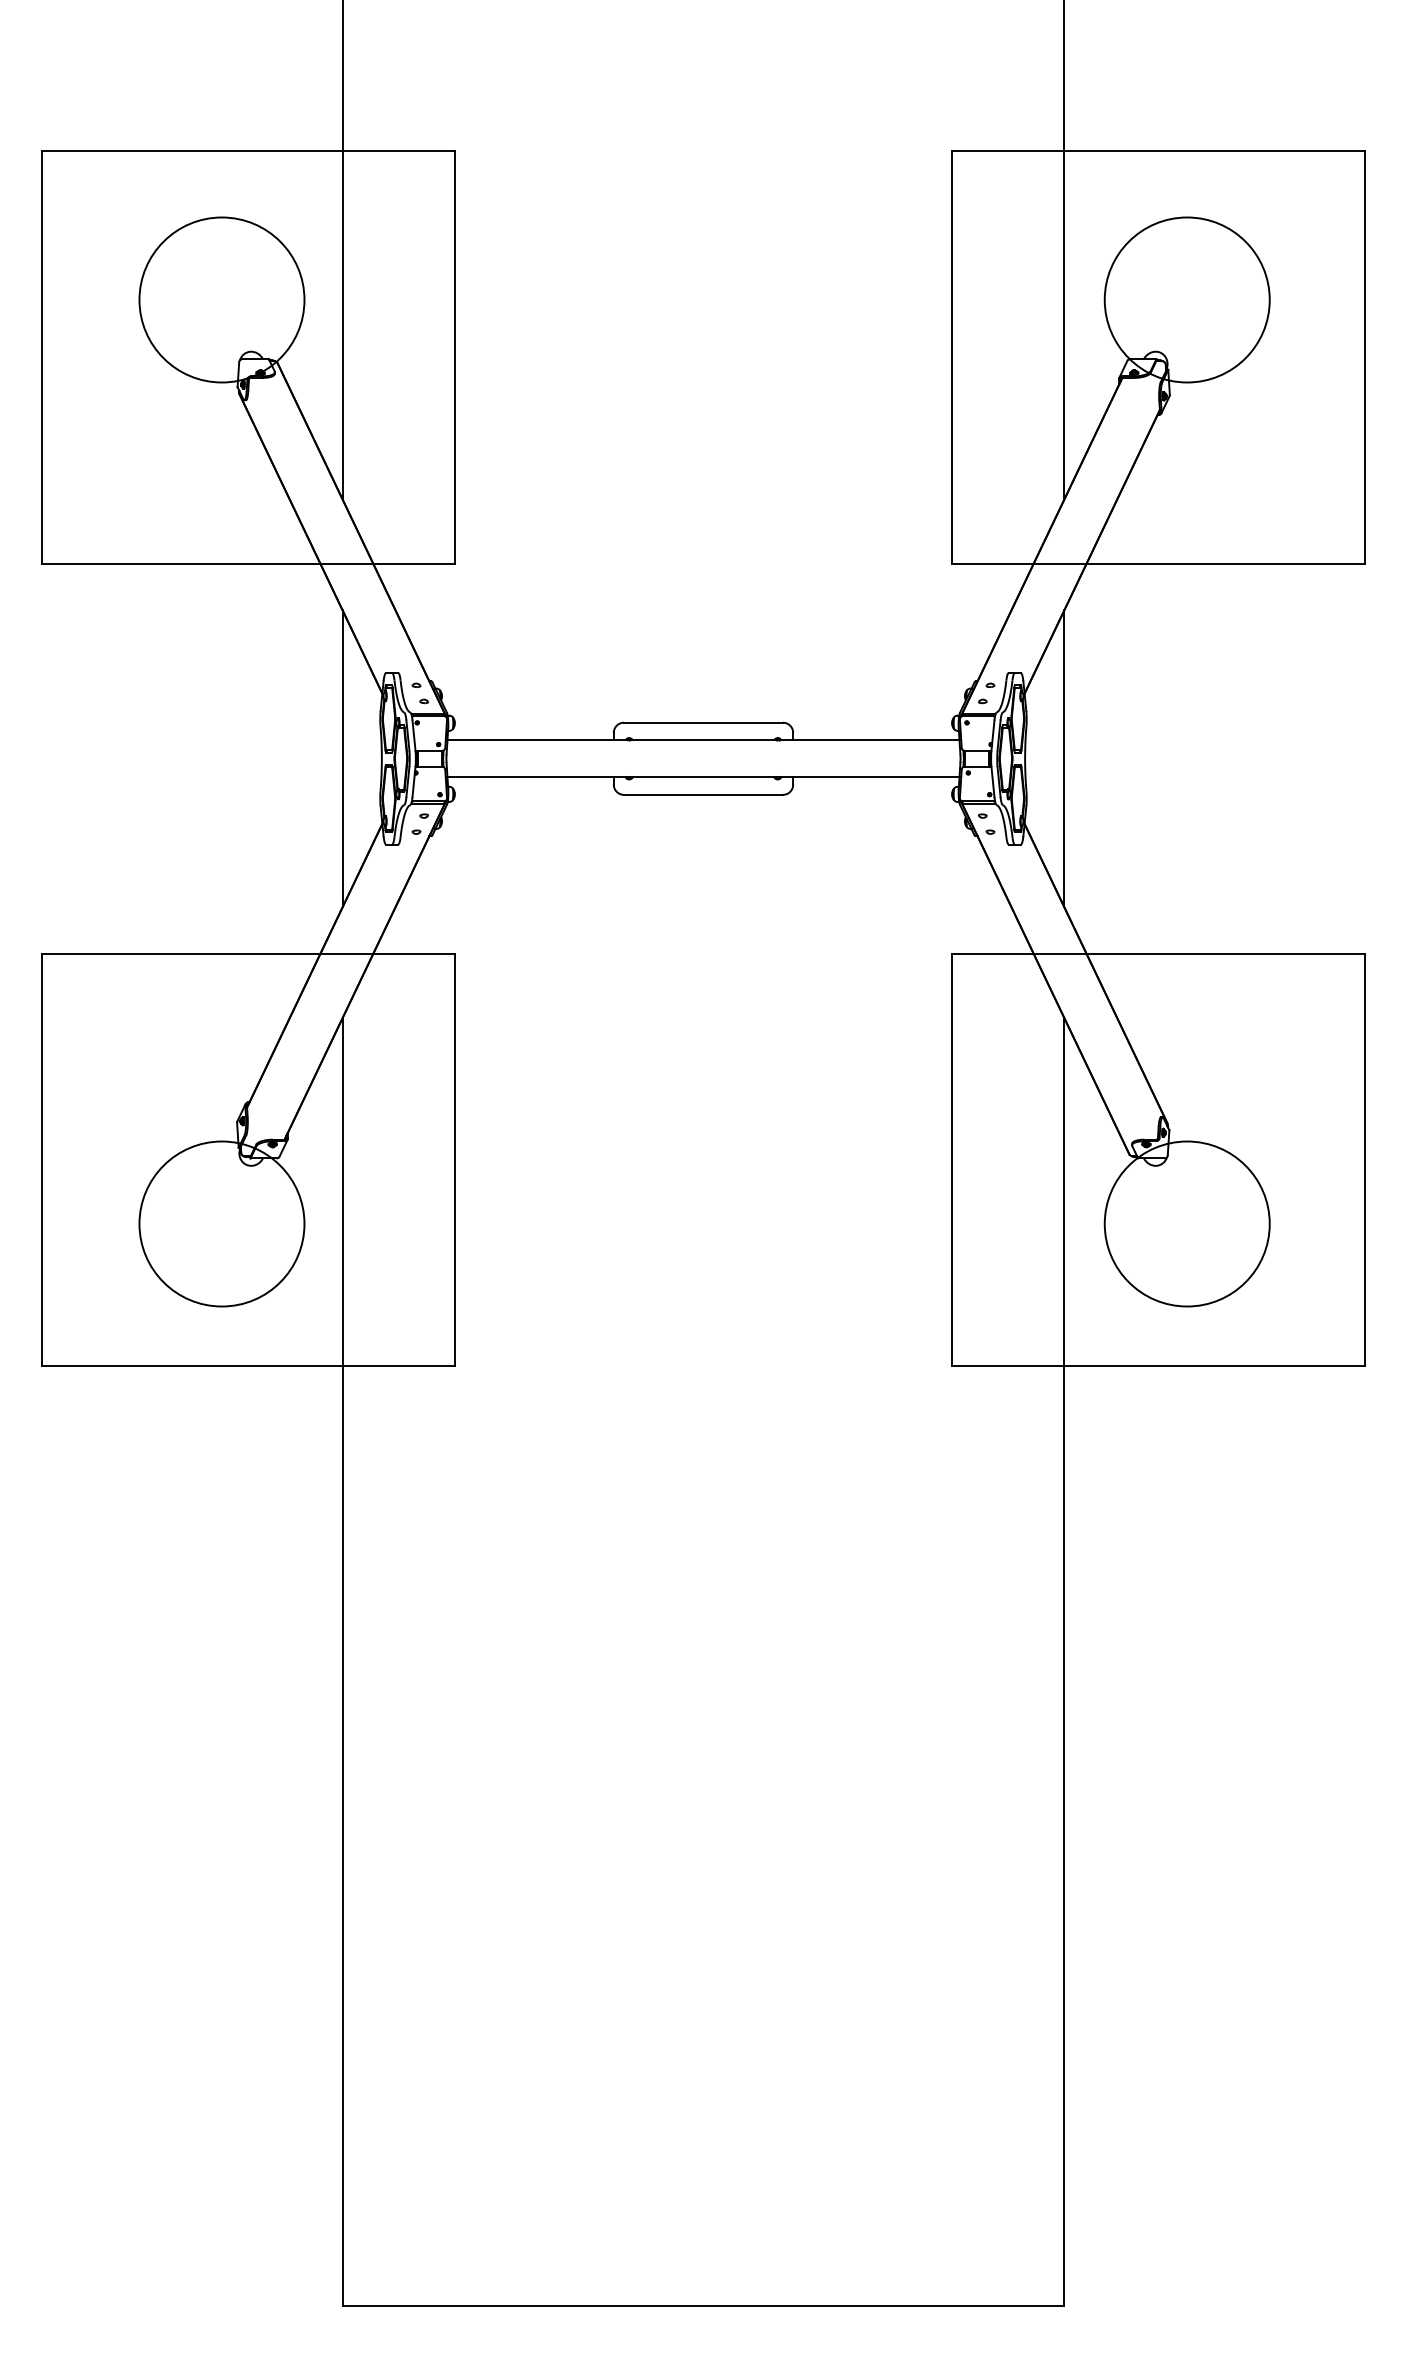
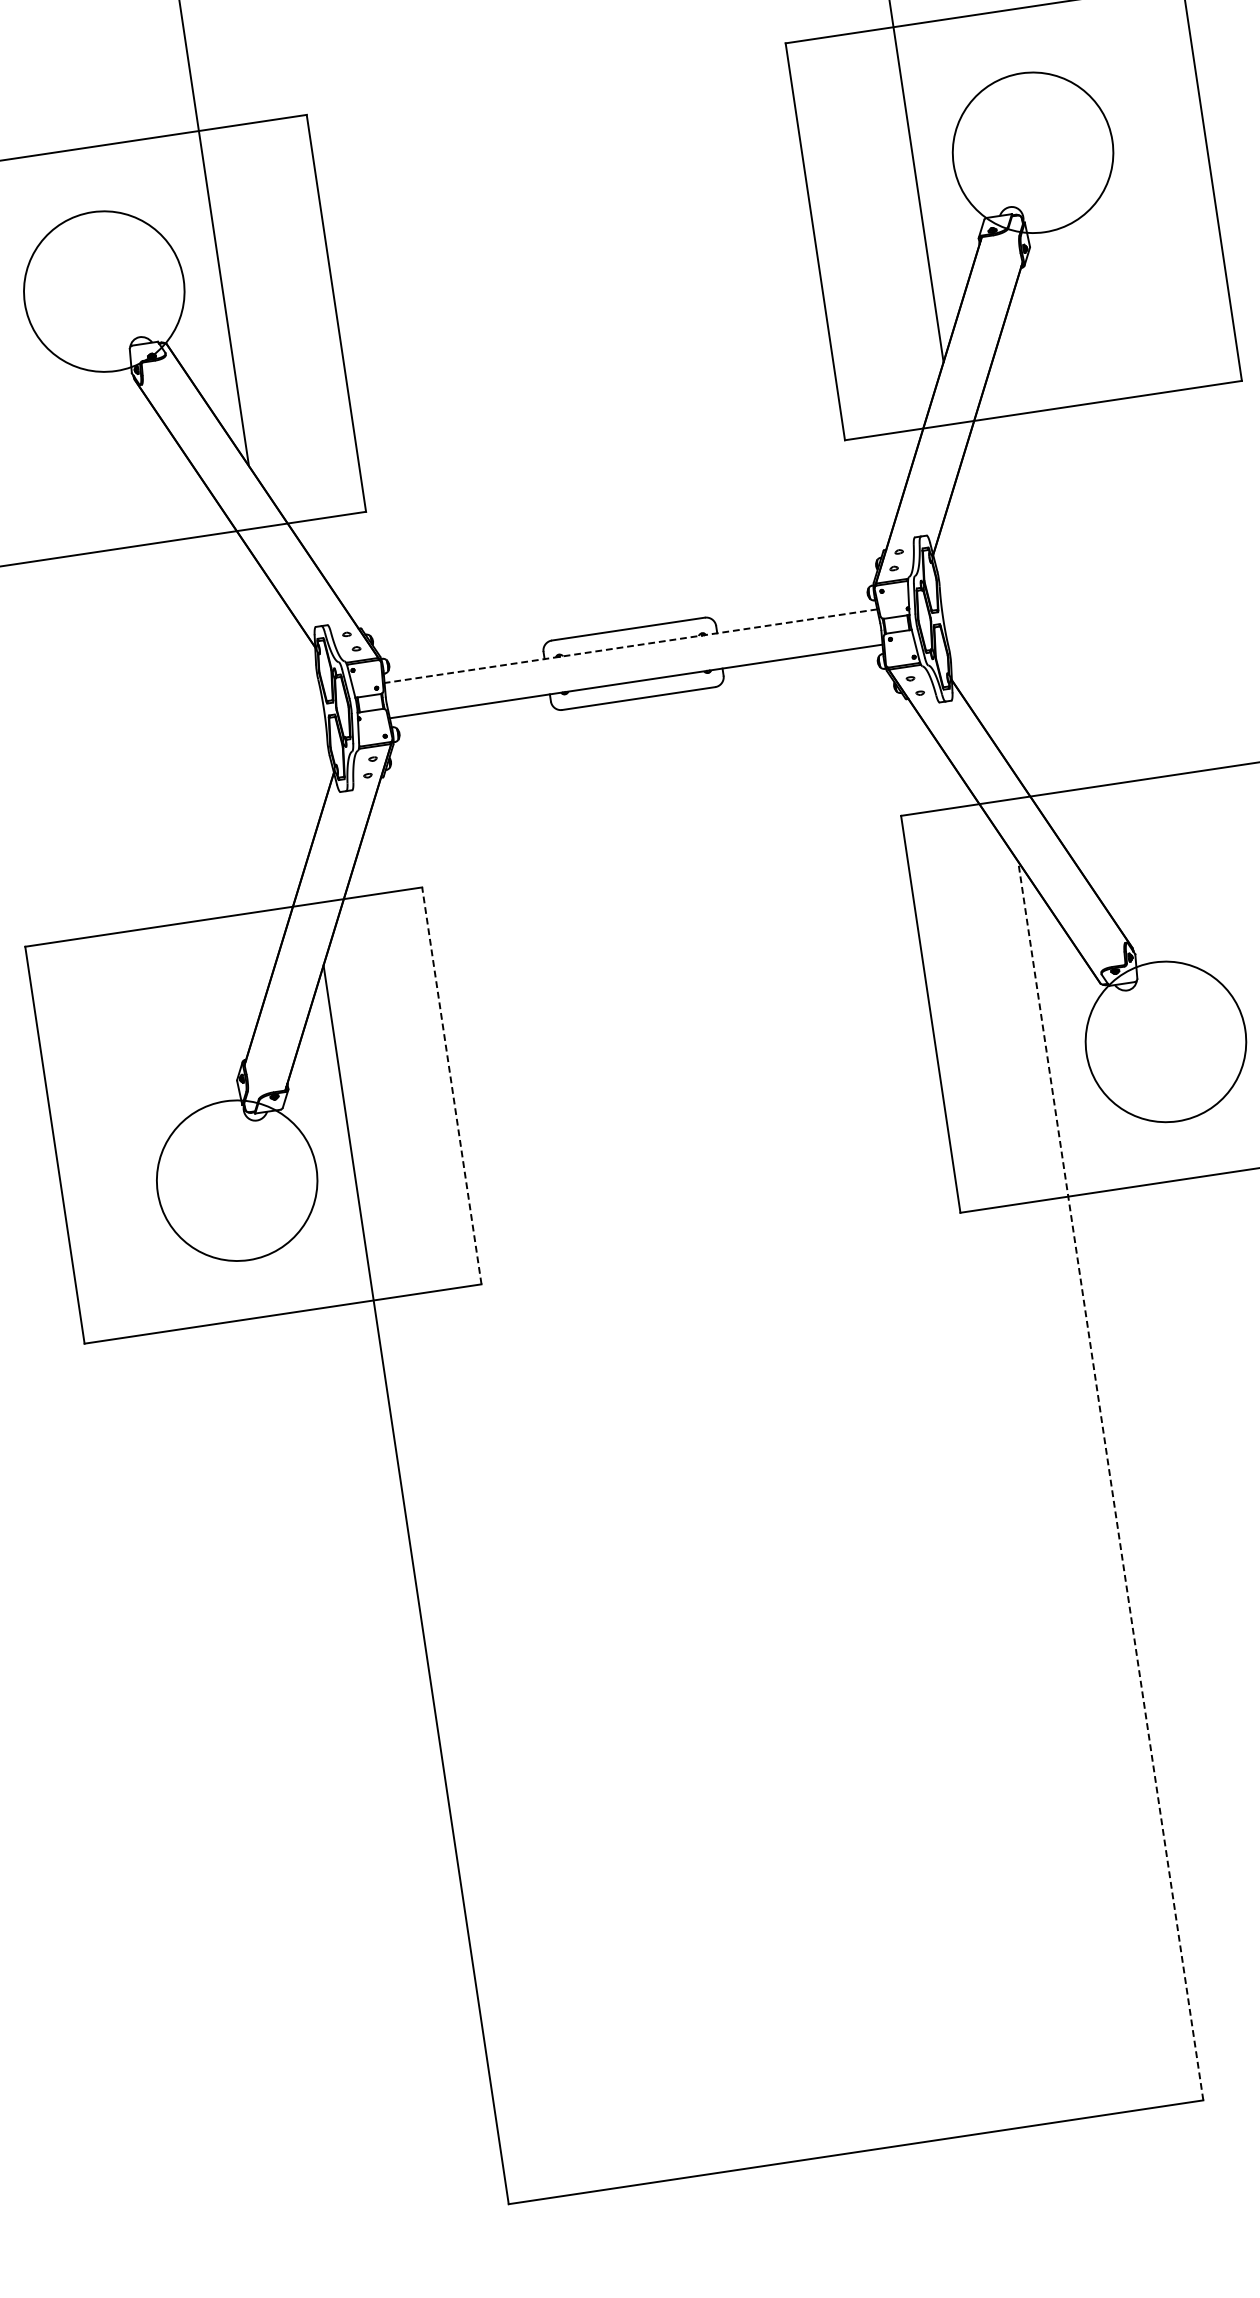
line: (702, 740) -> (629, 646), solid -> dashed
line: (342, 758) -> (286, 715), removed
line: (1064, 758) -> (980, 611), removed
line: (454, 1159) -> (451, 1085), solid -> dashed
line: (1064, 1661) -> (1110, 1480), solid -> dashed

